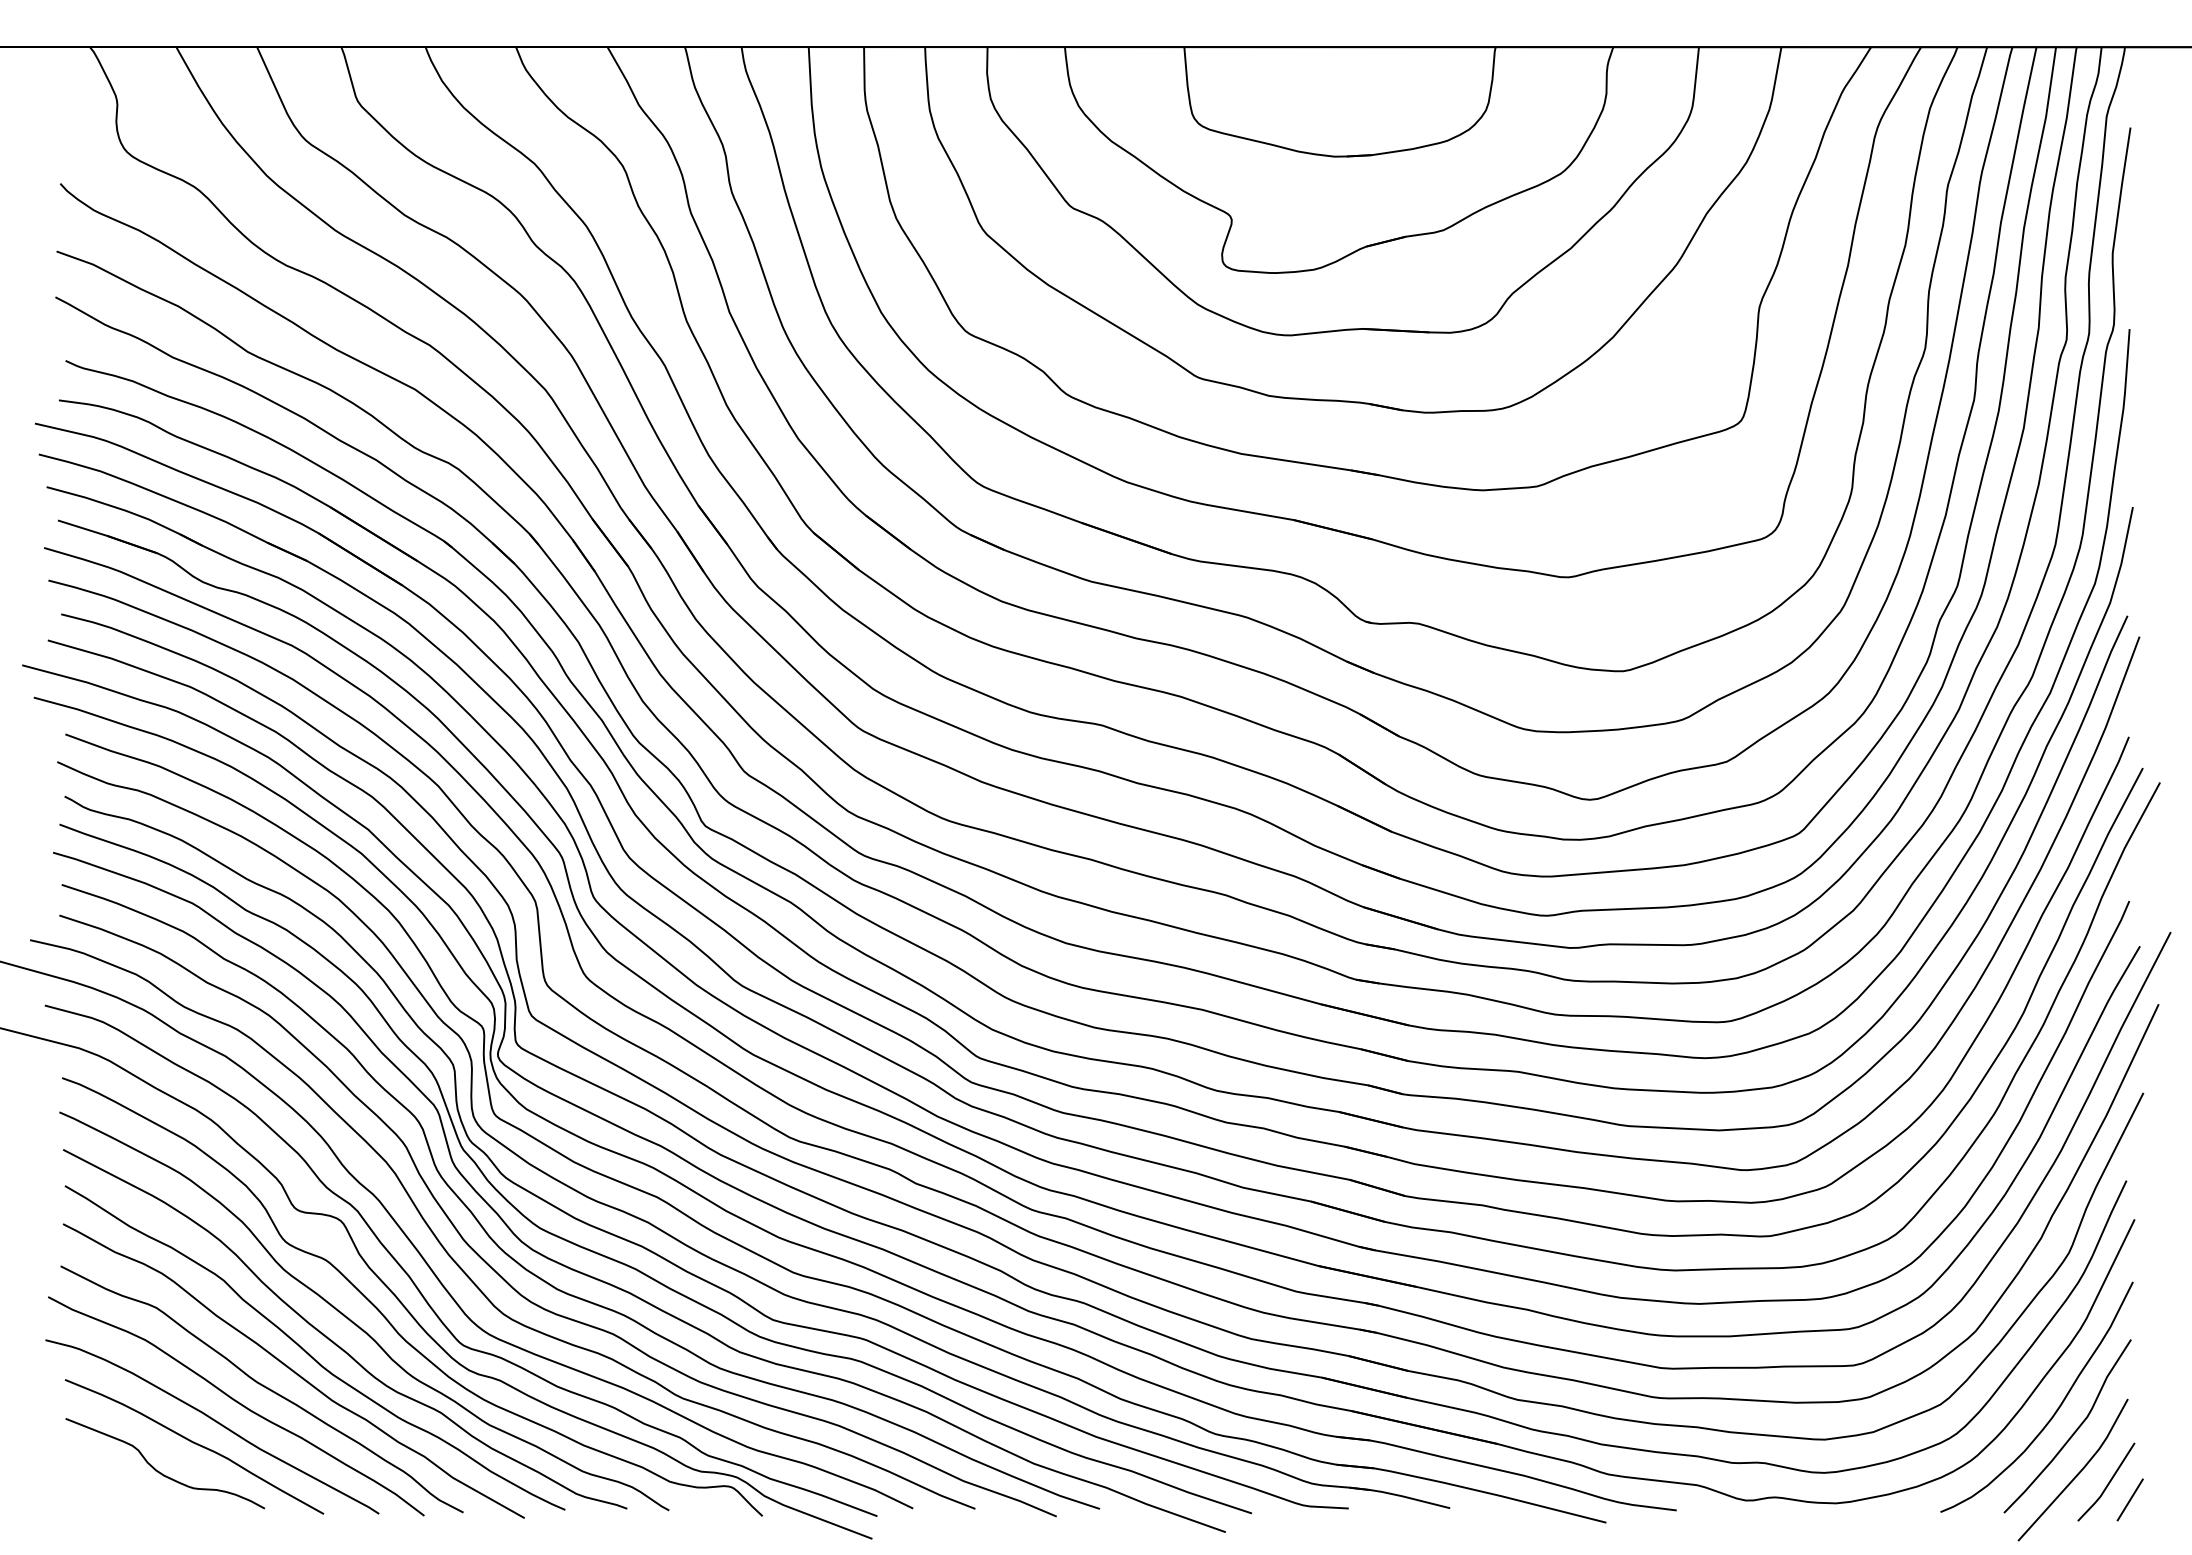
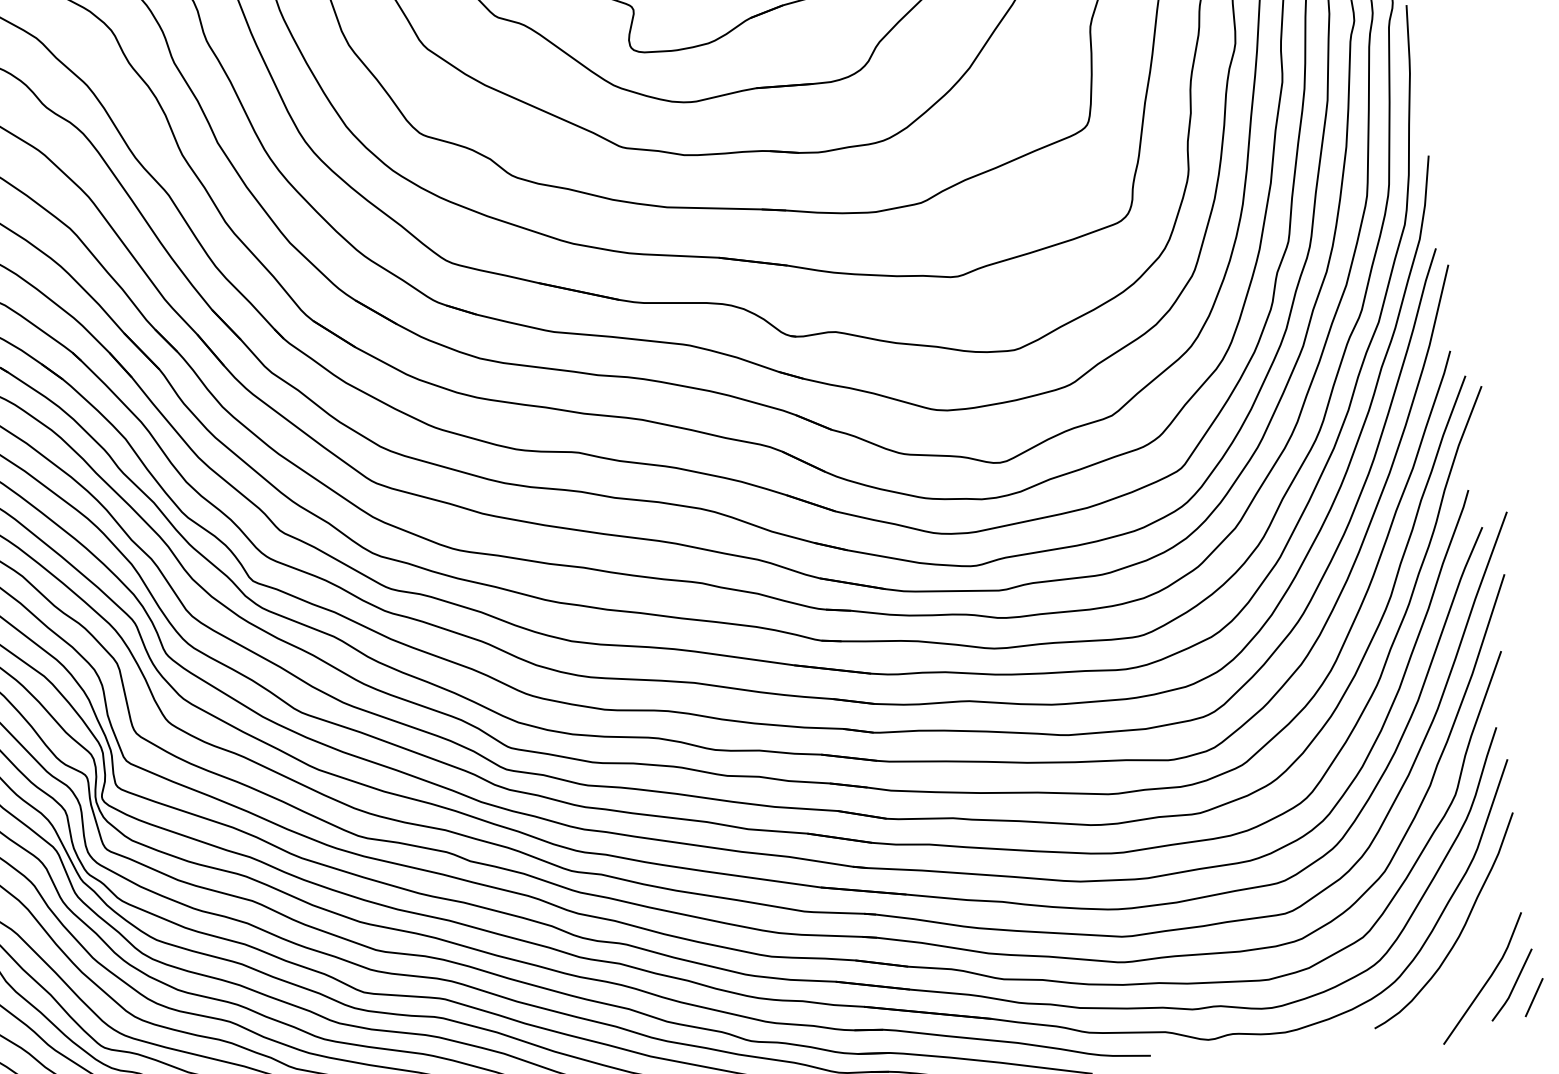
curve: (2073, 1432) -> (1478, 946), removed

